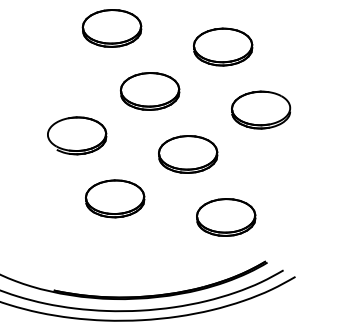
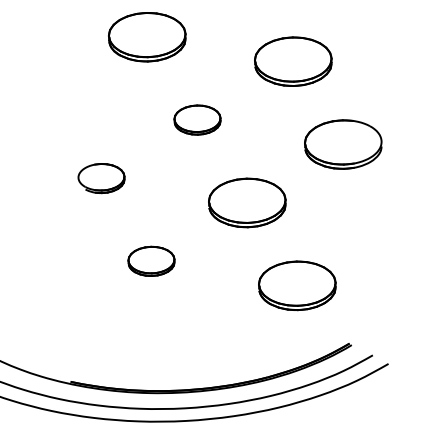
part: (150, 91) -> (197, 120), size x0.6
part: (77, 135) -> (101, 177), size x0.6
part: (115, 198) -> (151, 260), size x0.6

